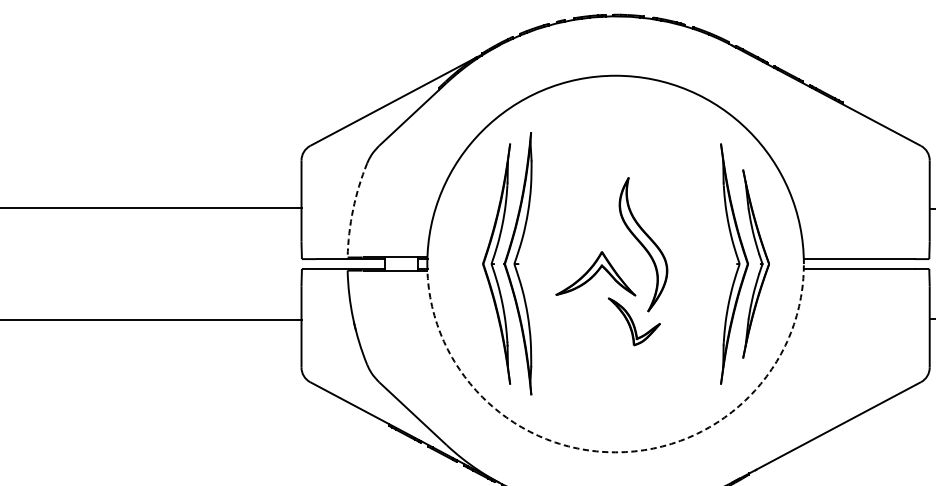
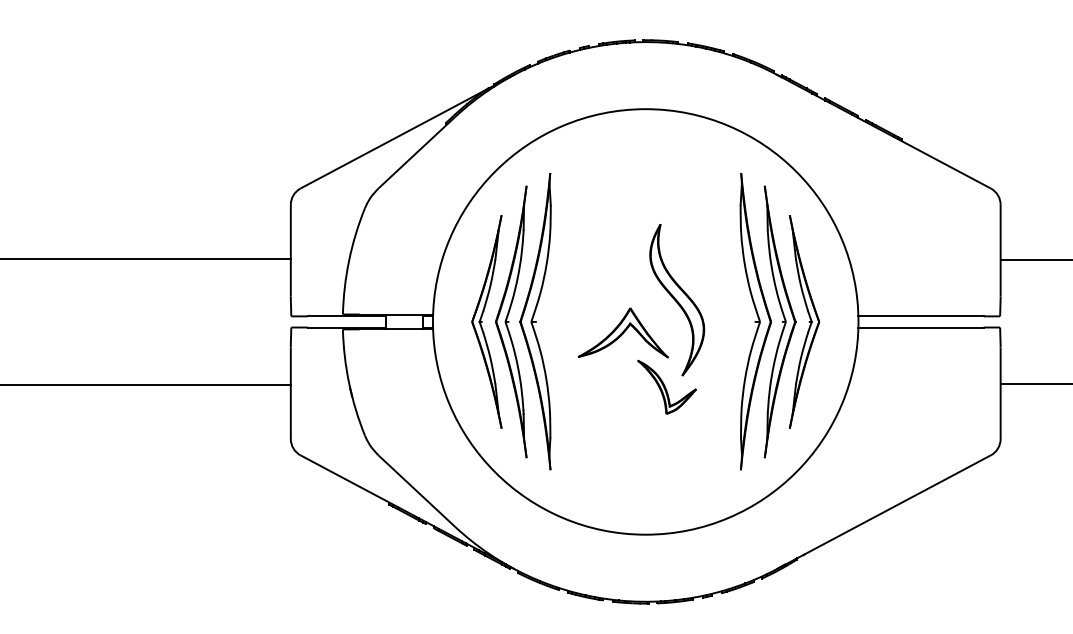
arc: (353, 209) -> (349, 260), dashed -> solid
part: (474, 263) -> (486, 321), added
part: (712, 263) -> (755, 321), added
arc: (615, 452) -> (645, 534), dashed -> solid

